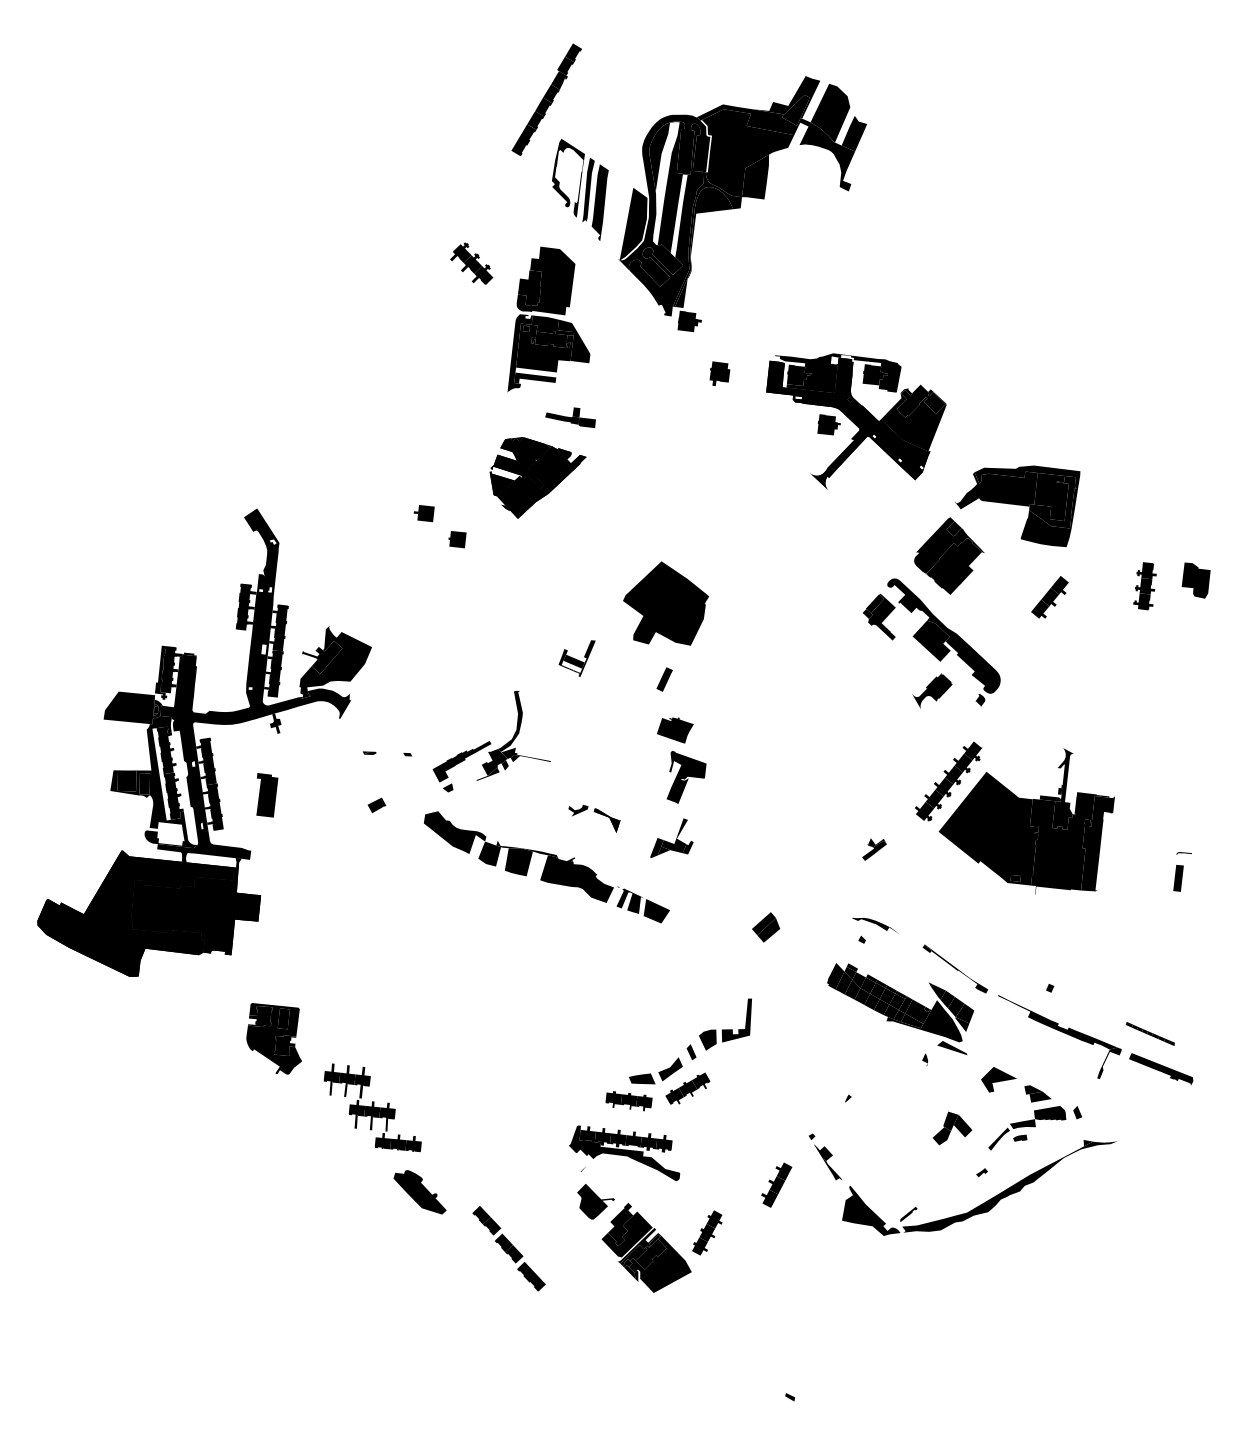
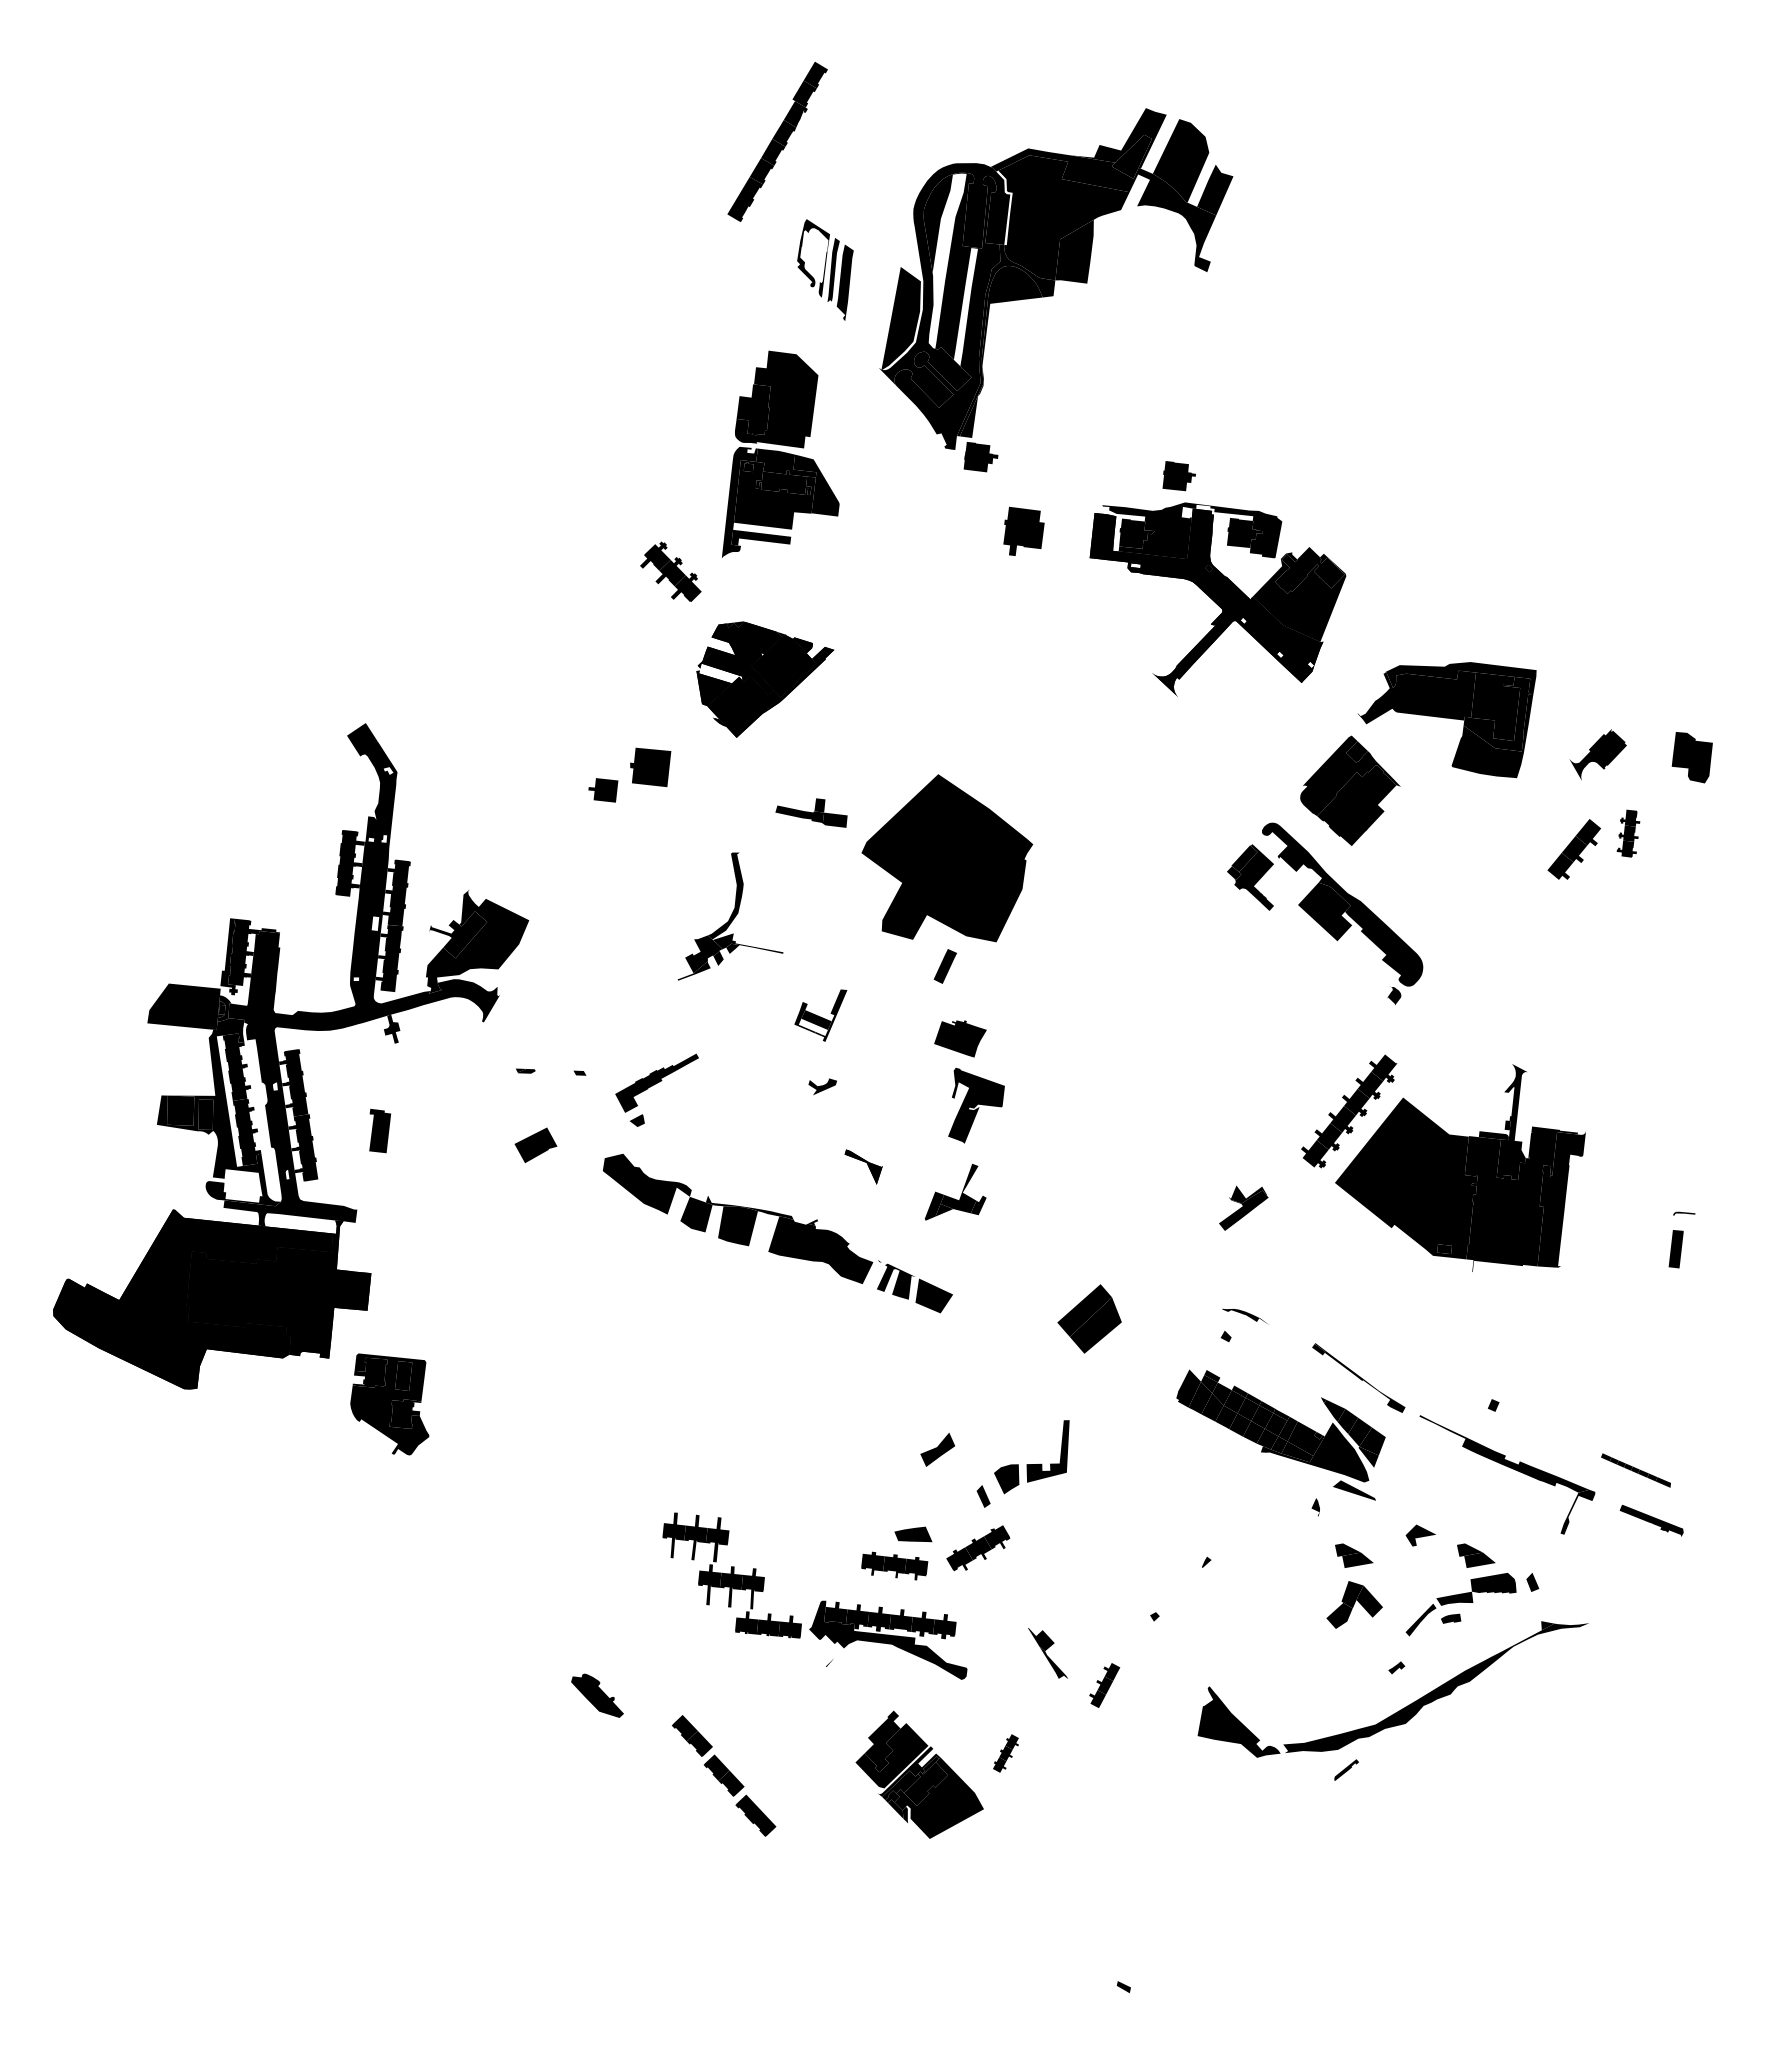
part: (580, 189) -> (825, 269), size x0.7
part: (471, 263) -> (670, 571), moved
part: (719, 373) -> (1023, 531), size x1.4
part: (570, 417) -> (811, 812), moved
part: (828, 425) -> (1178, 476), moved
part: (424, 513) -> (603, 790), moved
part: (457, 539) -> (650, 767), size x1.6
part: (1195, 580) -> (1691, 757), moved
part: (1144, 586) -> (1628, 833), size x0.7
part: (1049, 597) -> (1573, 849), moved
part: (666, 603) -> (947, 858), size x1.4
part: (576, 658) -> (820, 1015), moved
part: (931, 690) -> (1597, 754), moved
part: (513, 735) -> (730, 916), moved
part: (266, 794) -> (379, 1130), size x0.7
part: (377, 805) -> (536, 1145), size x1.6
part: (578, 810) -> (822, 1086), moved
part: (874, 849) -> (1243, 1208), size x1.4
part: (875, 925) -> (1245, 1316), size x0.7
part: (766, 927) -> (1089, 1318), size x1.6
part: (273, 1038) -> (389, 1404), moved
part: (670, 1069) -> (937, 1449), moved
part: (1161, 1069) -> (1651, 1520), size x0.7
part: (998, 1079) -> (1420, 1535), size x0.6
part: (952, 1093) -> (1354, 1555), added
part: (372, 1107) -> (731, 1575), moved
part: (827, 1162) -> (1047, 1653), moved
part: (776, 1185) -> (1104, 1685), size x0.7
part: (420, 1192) -> (597, 1695), size x0.7
fill: (595, 1201) -> (847, 1708), removed
part: (908, 1213) -> (1346, 1769), moved
part: (706, 1232) -> (1005, 1753), size x0.6

